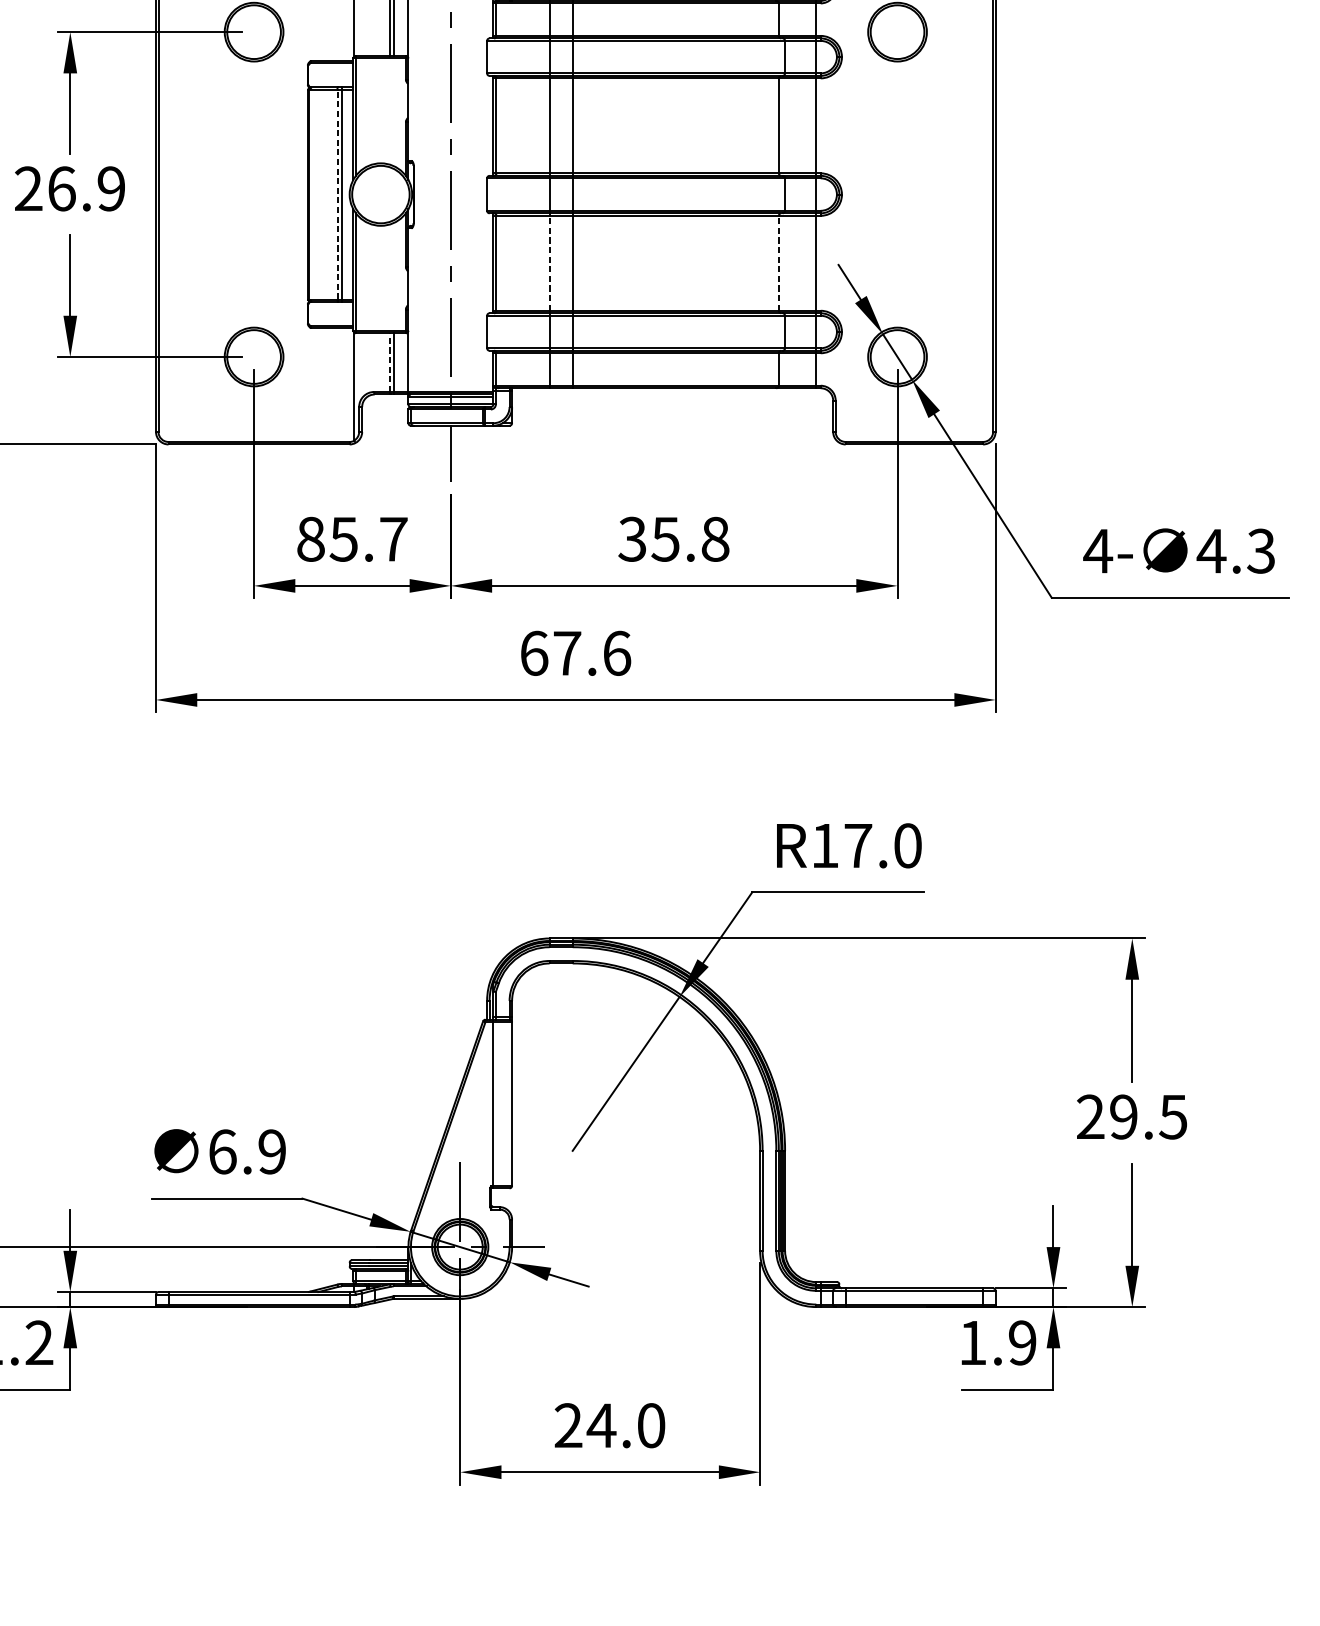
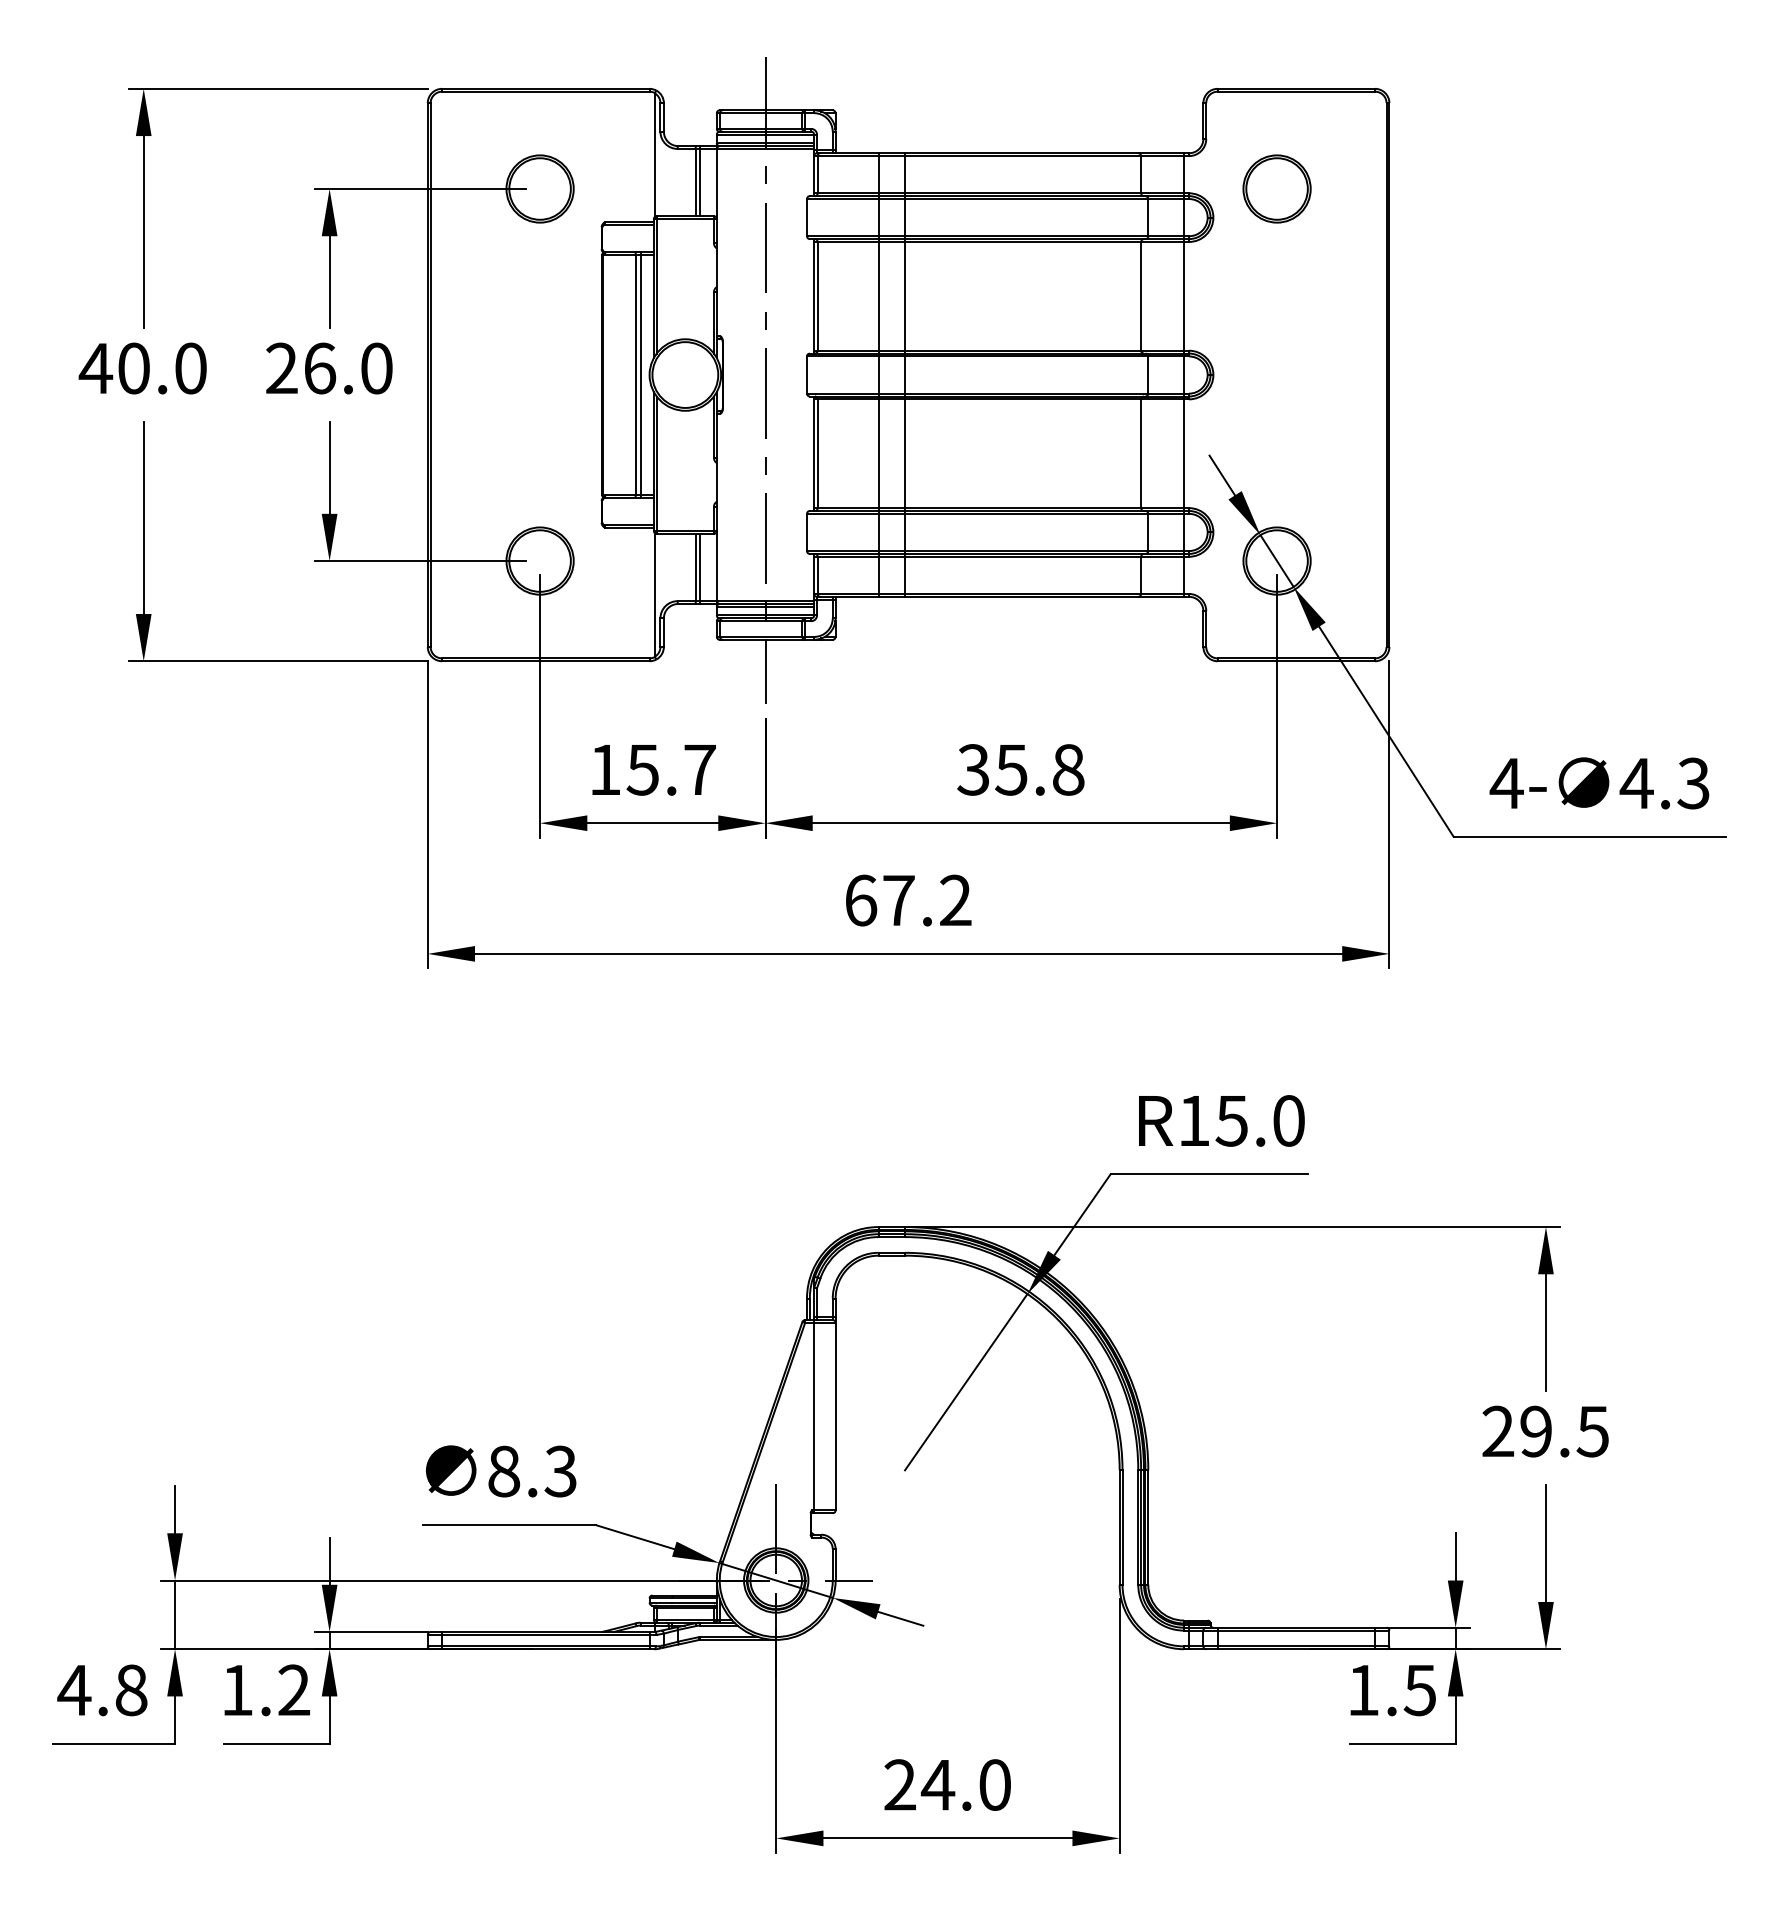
text: (111, 188) -> (376, 368), 26.9 -> 26.0
line: (337, 194) -> (635, 374), dashed -> solid
line: (549, 263) -> (878, 453), dashed -> solid
line: (779, 263) -> (1141, 453), dashed -> solid
line: (389, 362) -> (695, 567), dashed -> solid
text: (311, 538) -> (605, 769), 85.7 -> 15.7
text: (616, 653) -> (955, 900), 67.6 -> 67.2
text: (857, 846) -> (1231, 1121), R17.0 -> R15.0
text: (247, 1151) -> (532, 1471), 6.9 -> 8.3
text: (1021, 1343) -> (1419, 1690), 1.9 -> 1.5

